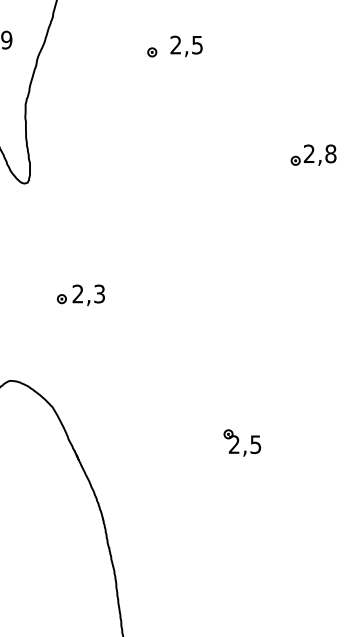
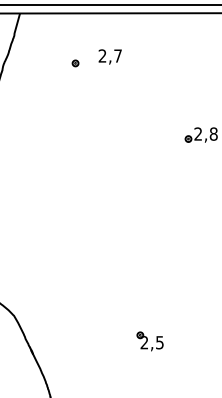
text: (197, 45) -> (118, 56), 2,5 -> 2,7
part: (152, 52) -> (75, 63), moved
part: (80, 294) -> (34, 234), removed

